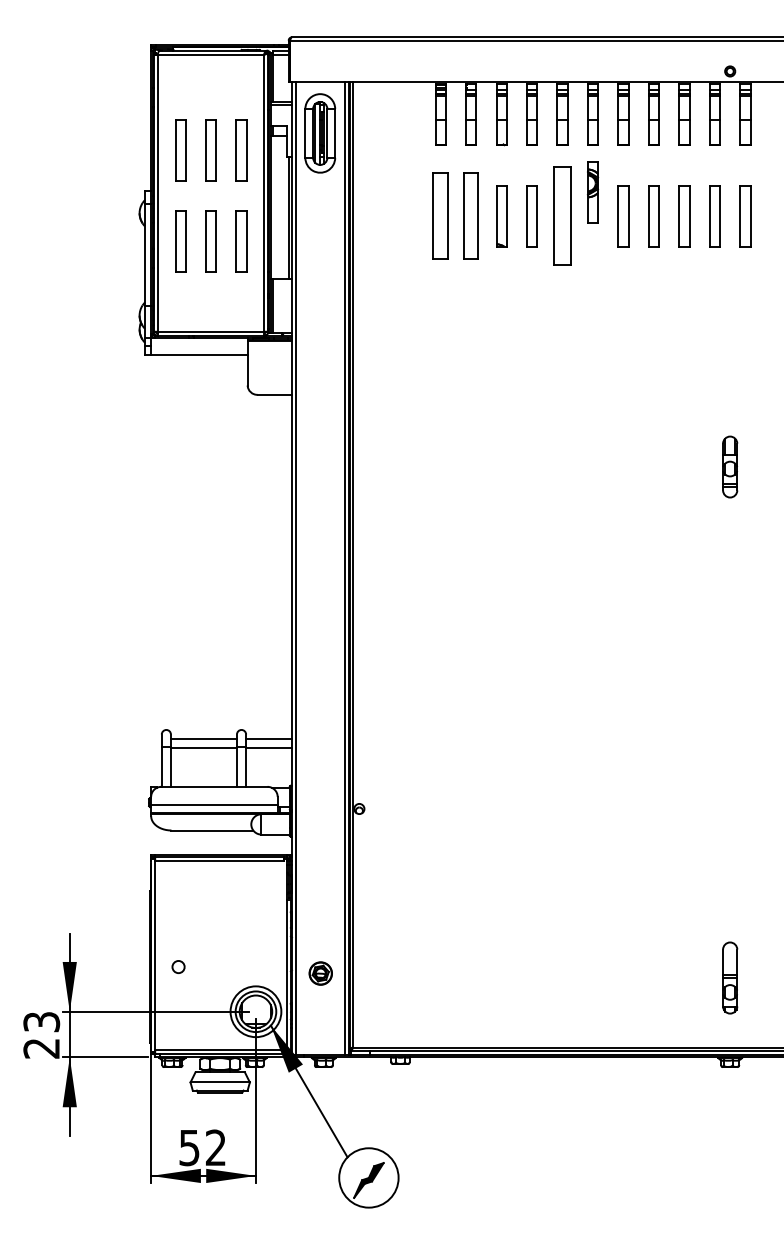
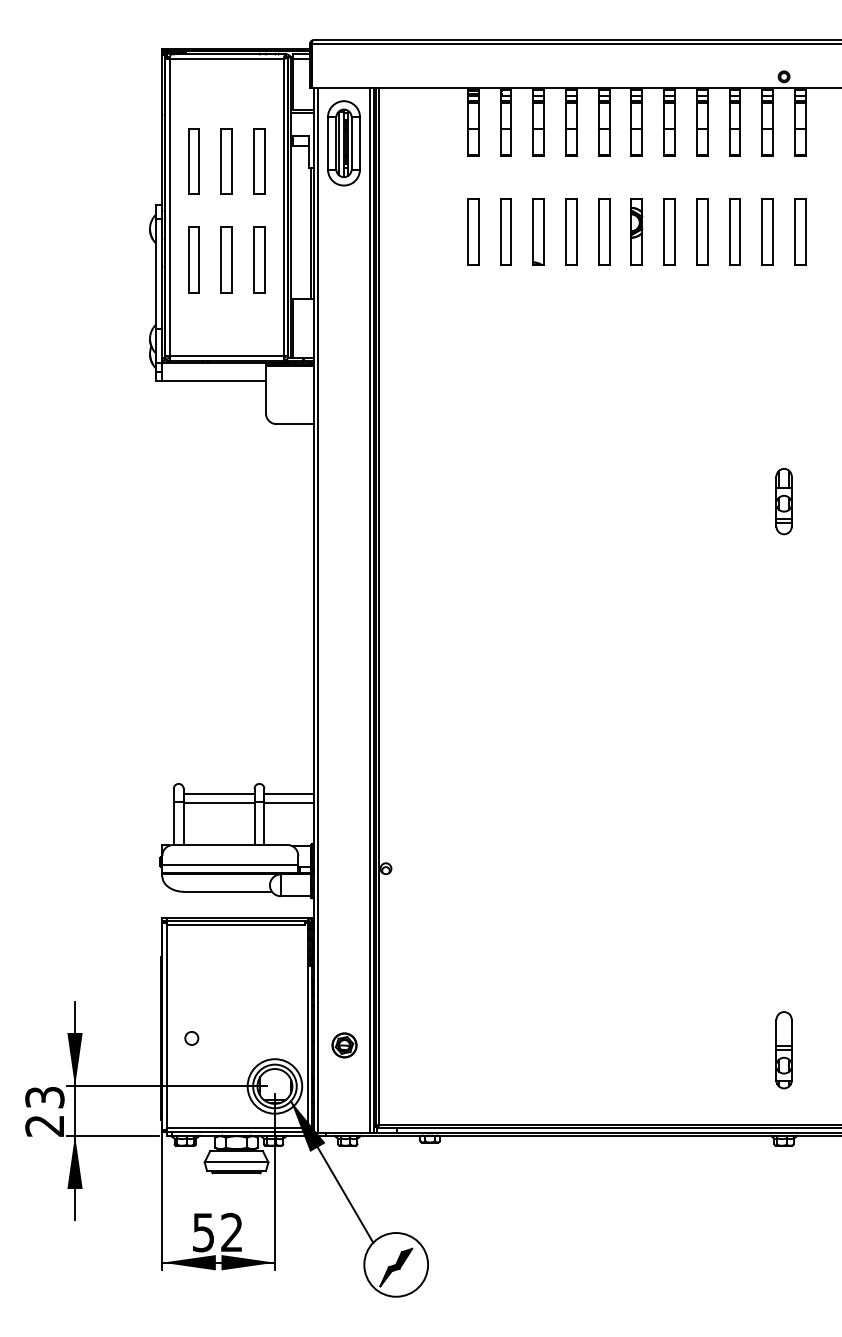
part: (593, 192) -> (637, 232), moved
part: (440, 216) -> (473, 232), size x0.71
part: (470, 216) -> (505, 232), size x0.71
part: (562, 216) -> (604, 232), size x0.62

